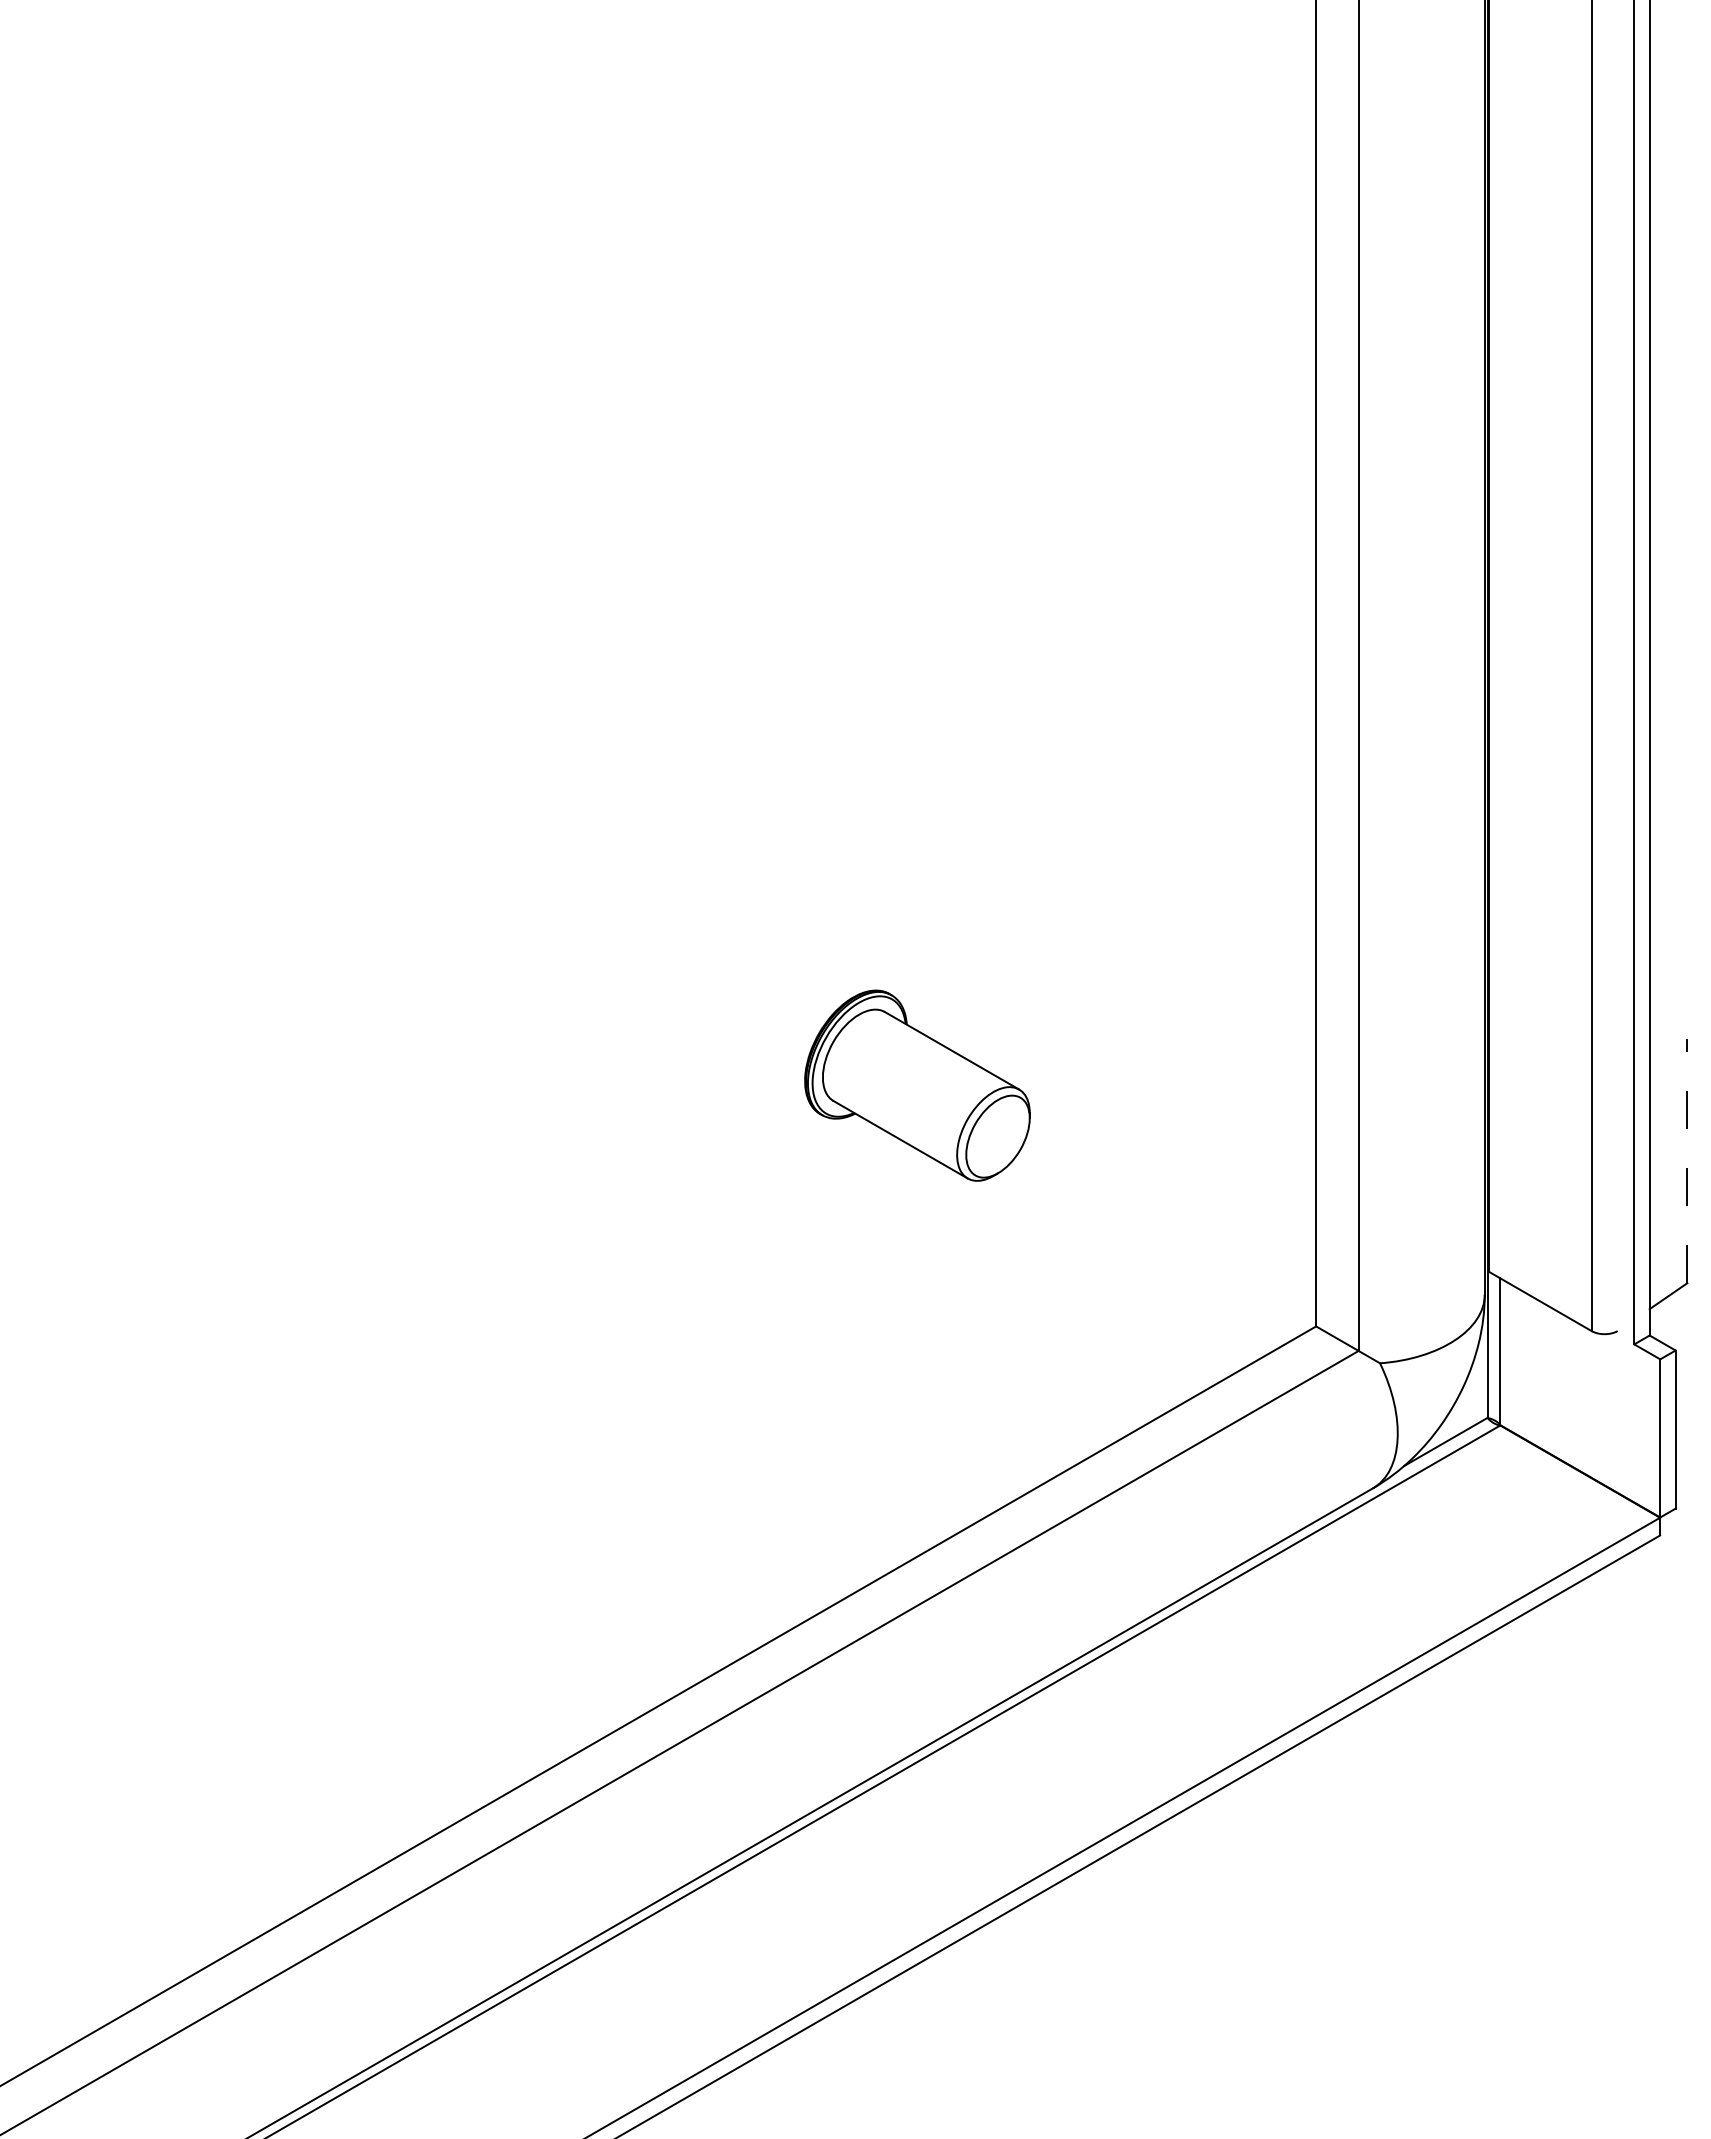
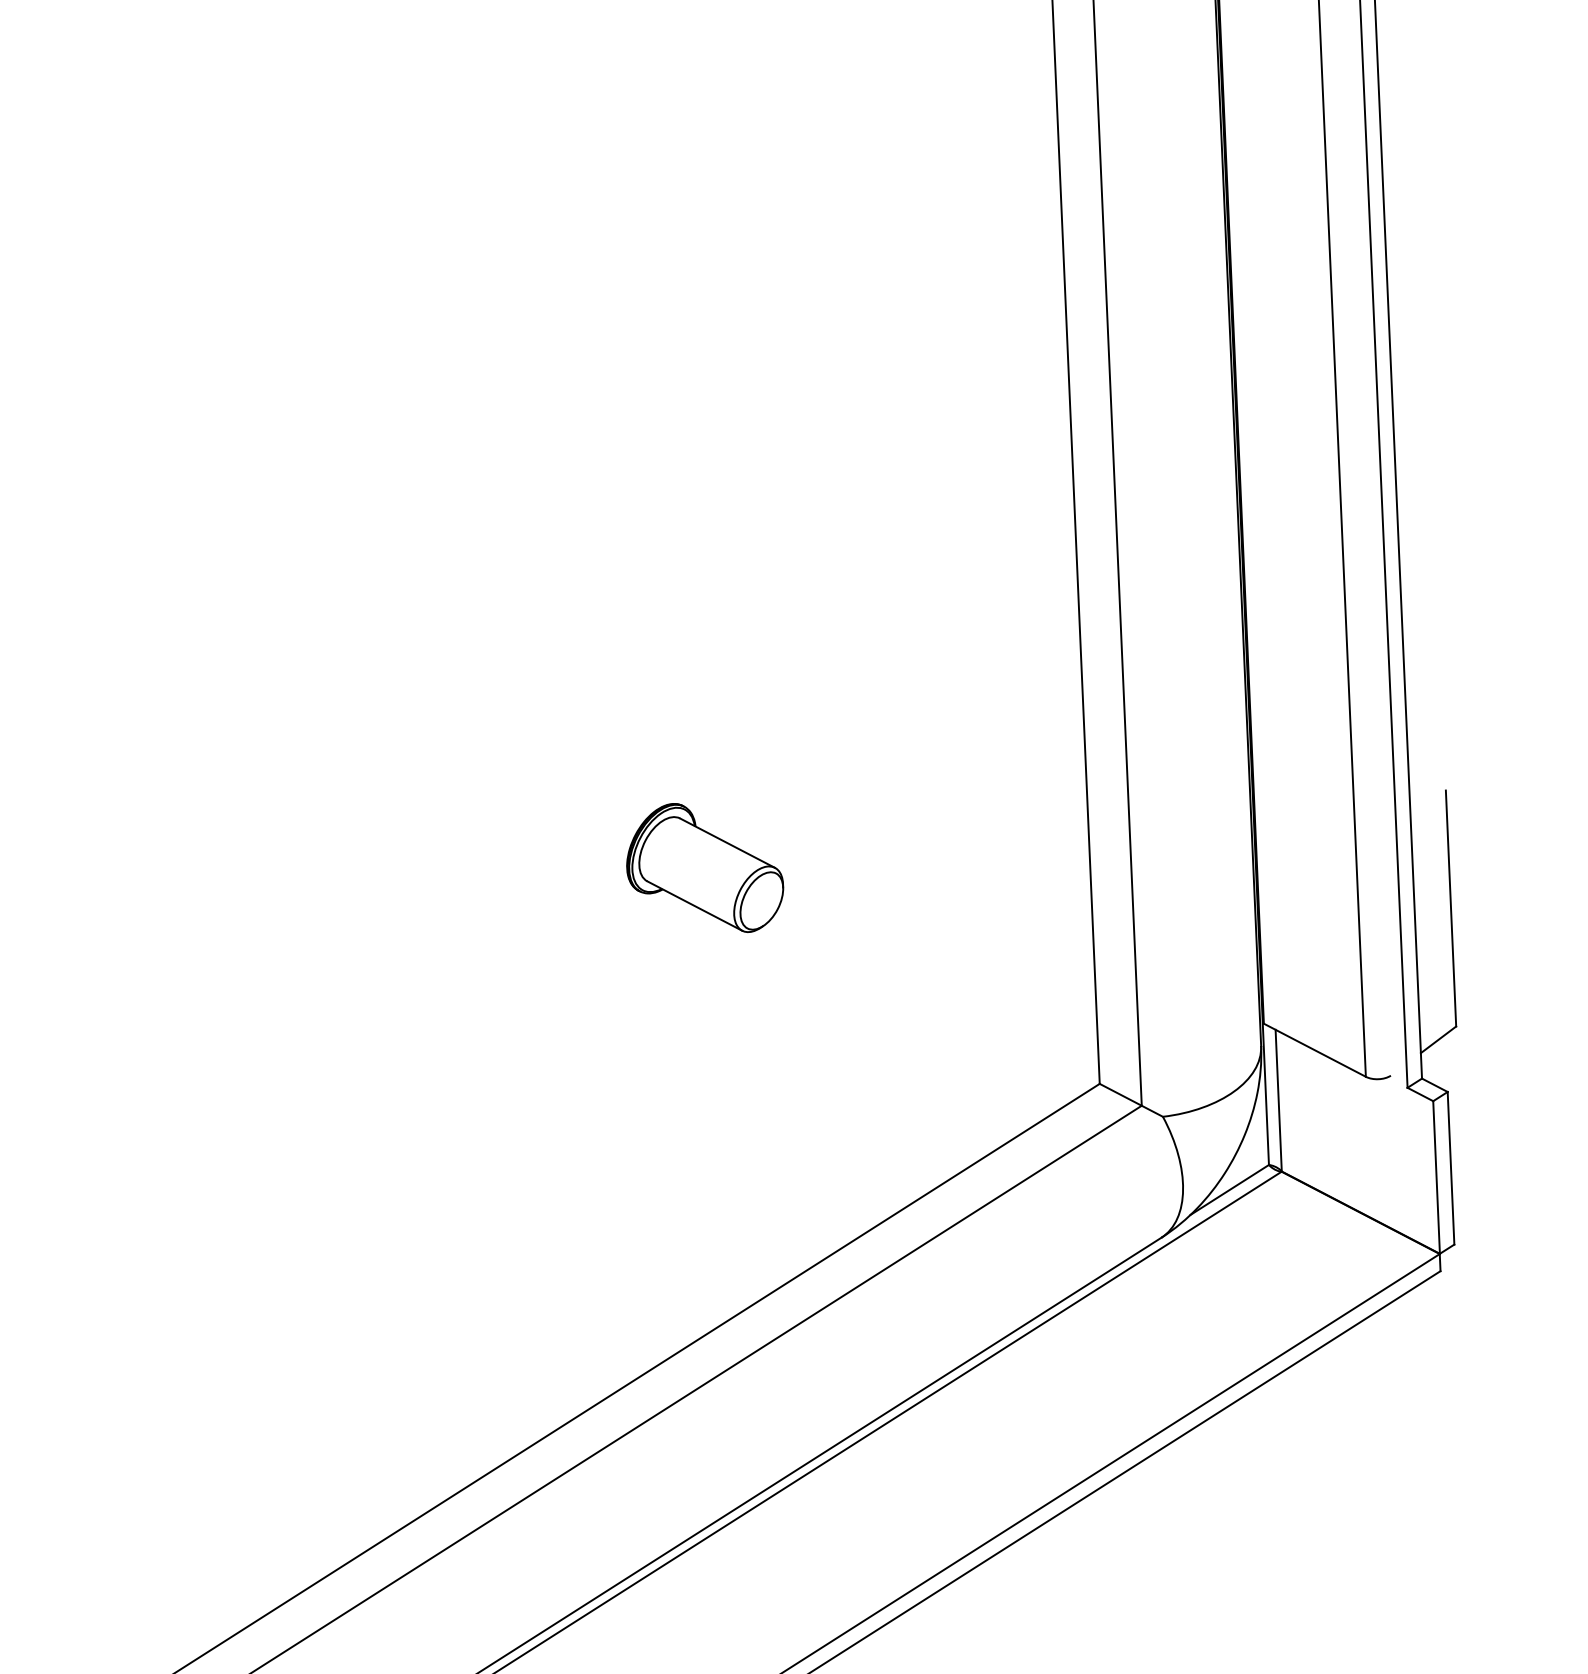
part: (917, 1085) -> (704, 868), size x0.71
line: (1687, 1160) -> (1451, 908), dashed -> solid

